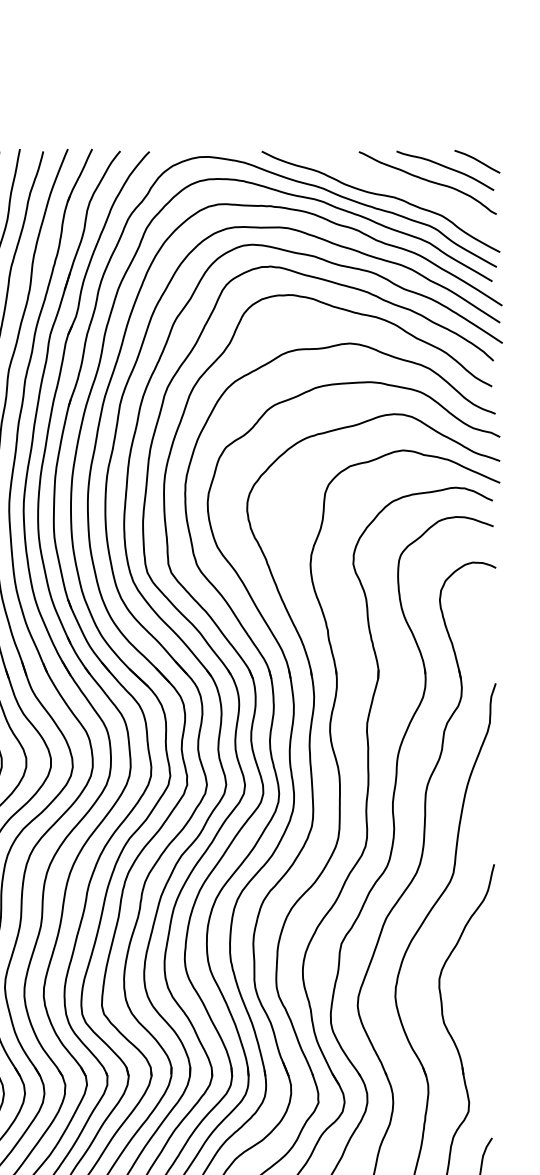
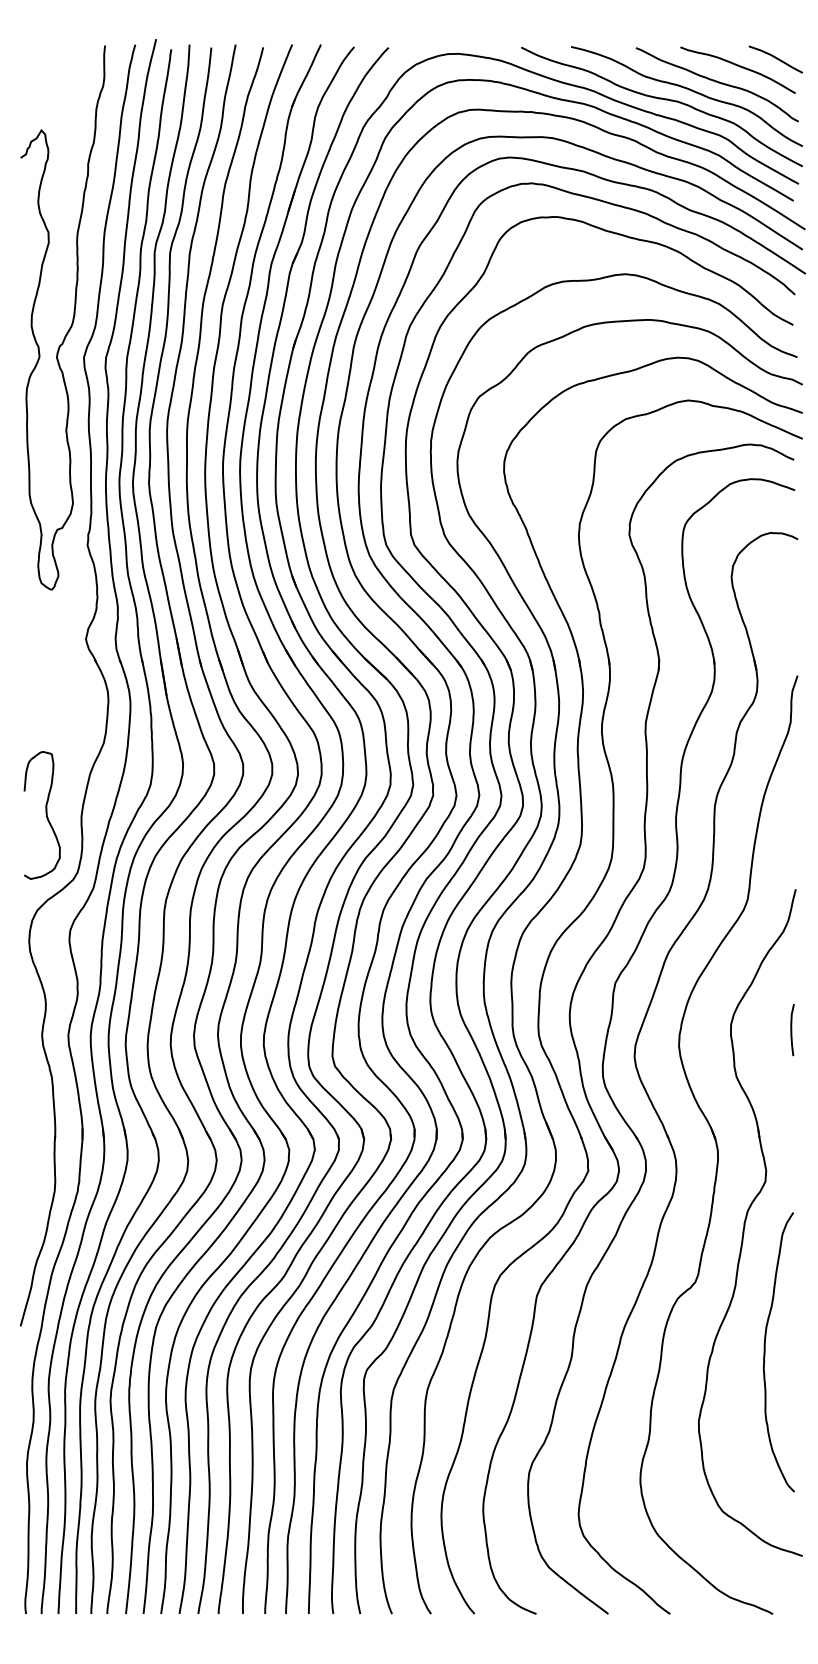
curve: (404, 187) -> (689, 90), added
curve: (491, 983) -> (792, 1030), added

